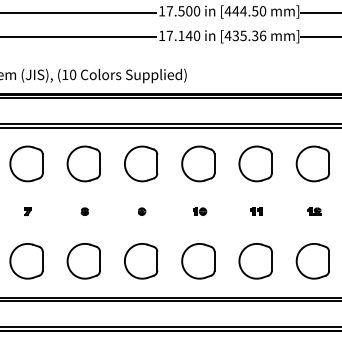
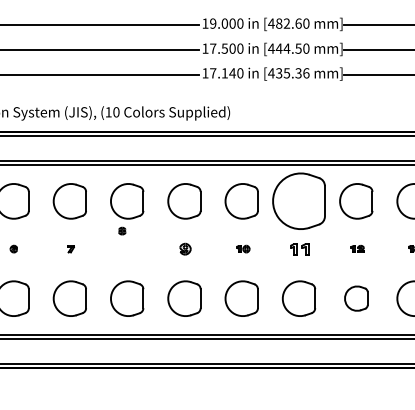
part: (255, 164) -> (298, 201), size x1.6
part: (85, 211) -> (122, 230), moved
part: (142, 211) -> (185, 248), size x1.6
part: (256, 211) -> (299, 248), size x1.6
part: (313, 261) -> (356, 298), size x0.7

